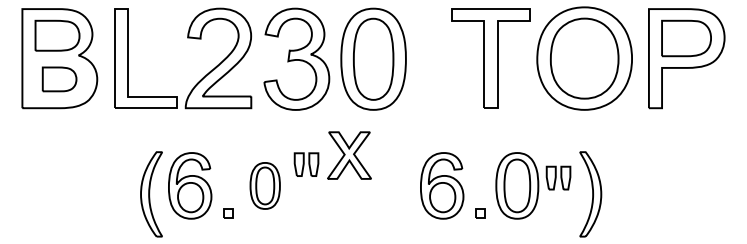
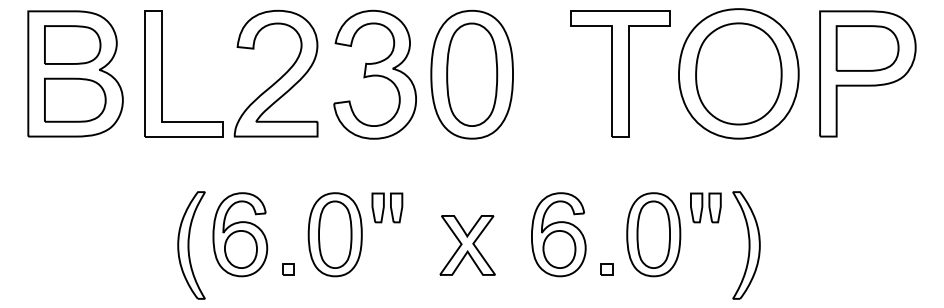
part: (59, 78) -> (75, 99), size x1.43
part: (349, 155) -> (467, 245), moved
part: (558, 177) -> (705, 207), moved
part: (264, 185) -> (334, 234), size x1.43

